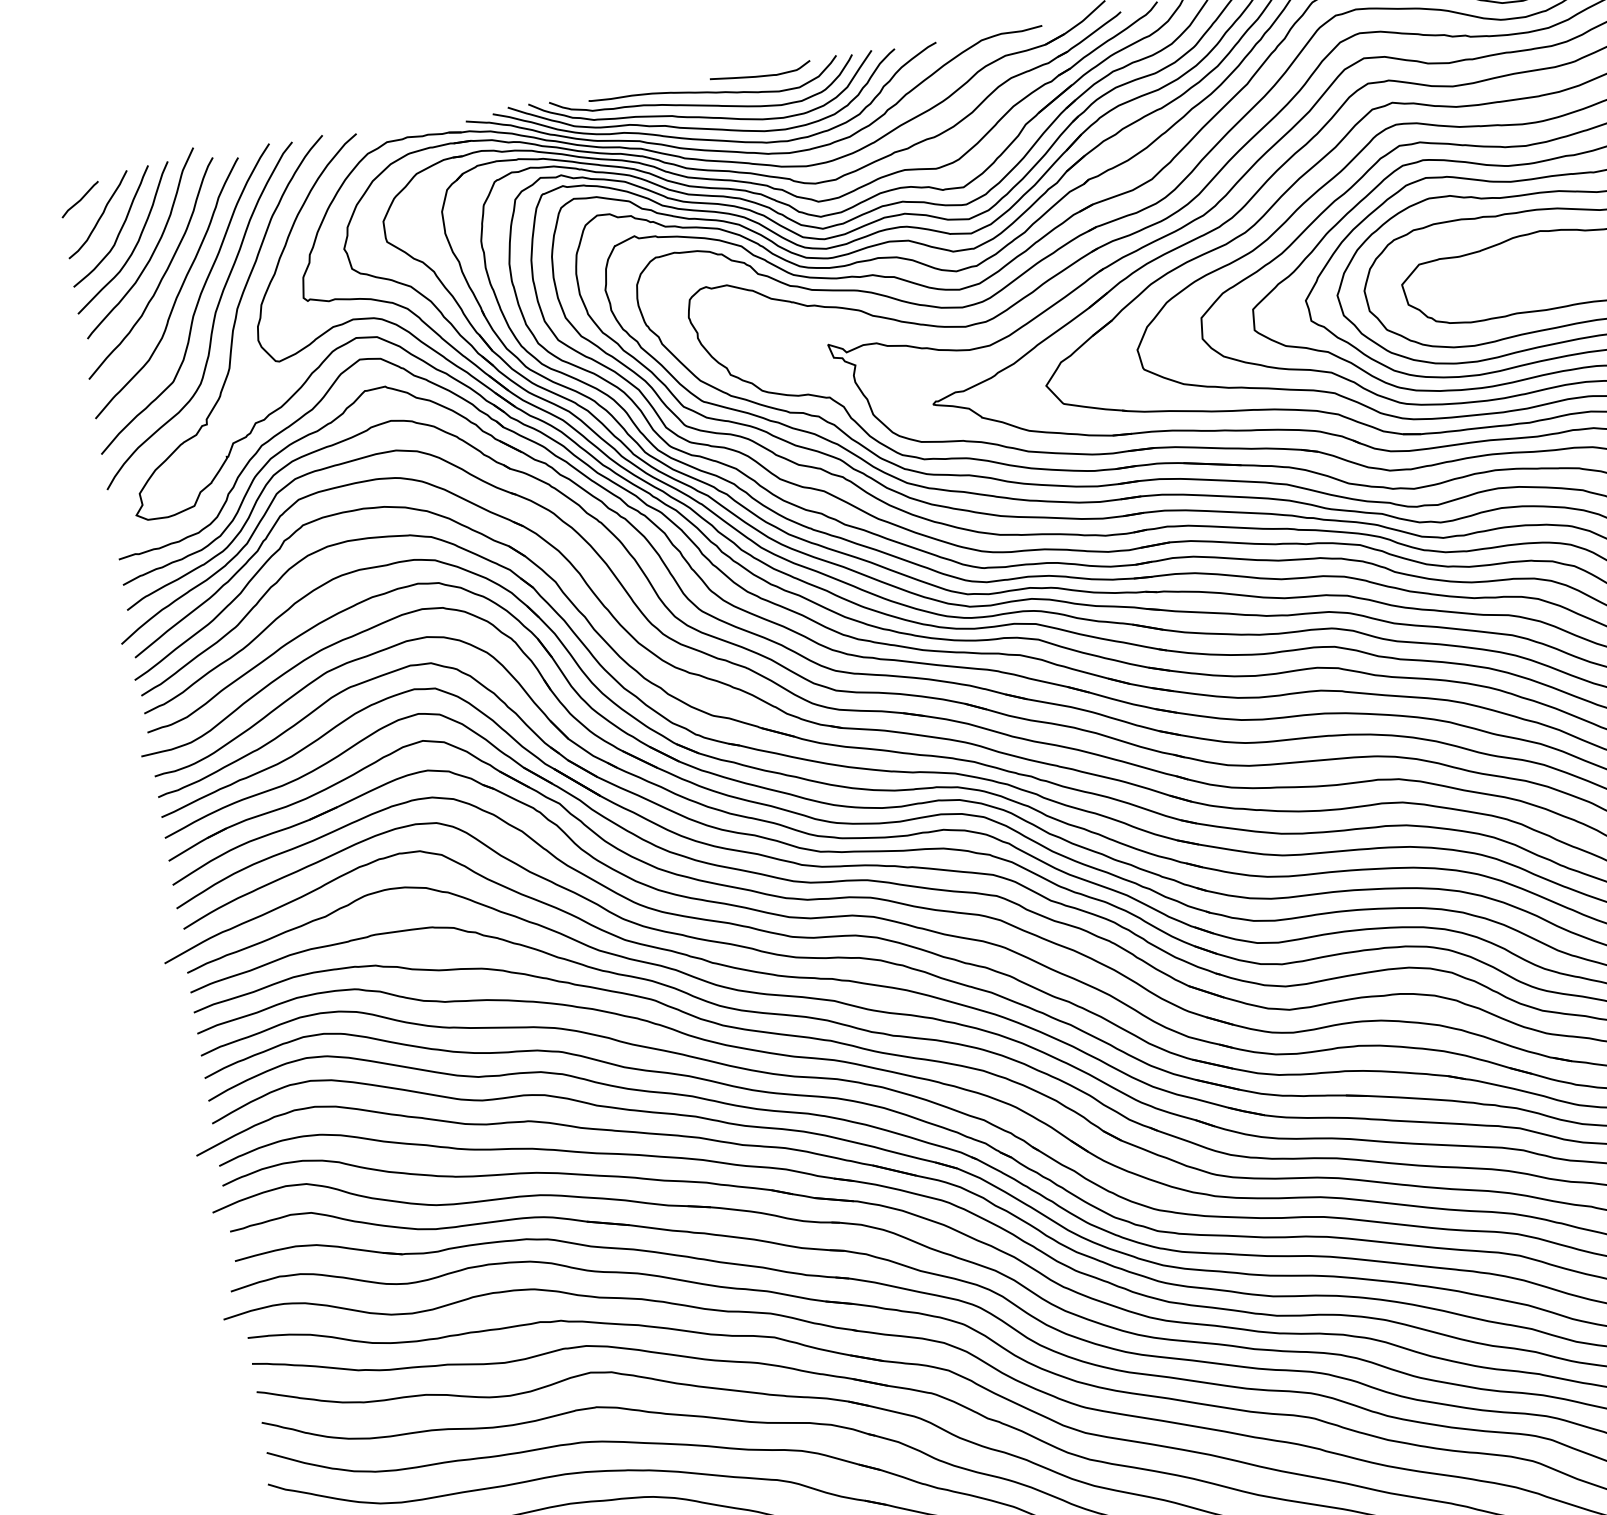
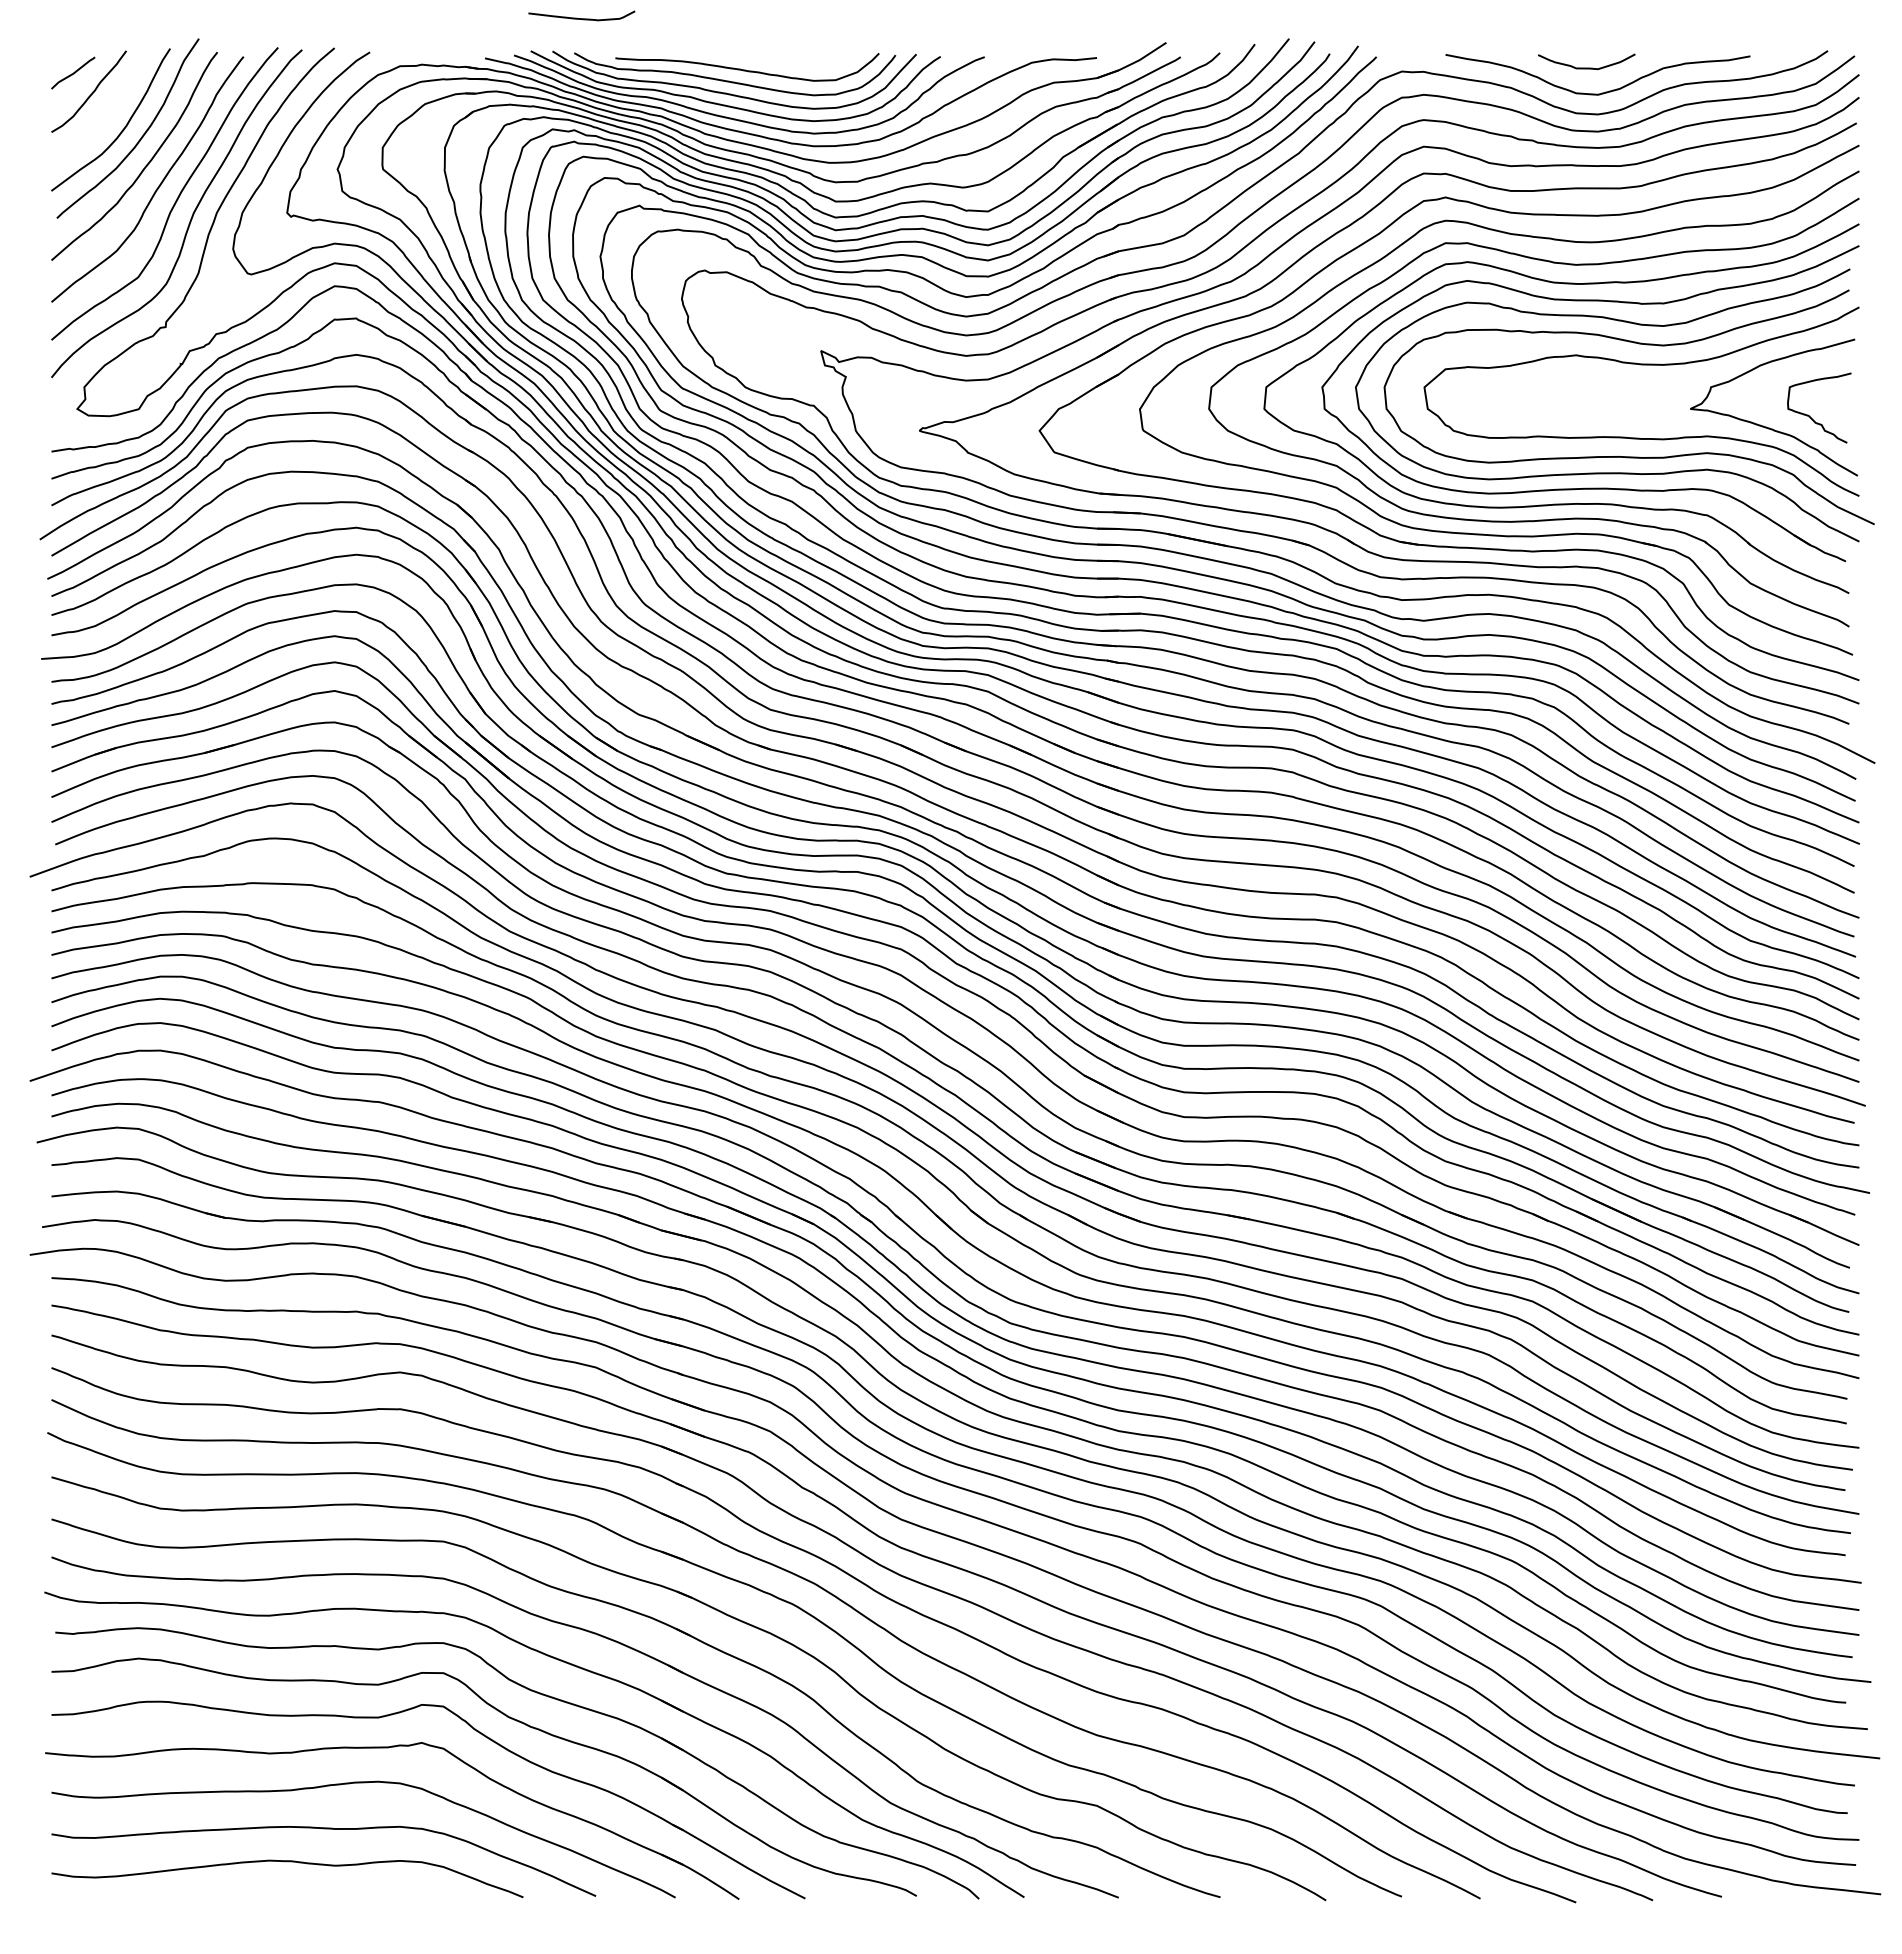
curve: (760, 75) -> (581, 18), moved
curve: (119, 230) -> (108, 111), removed

